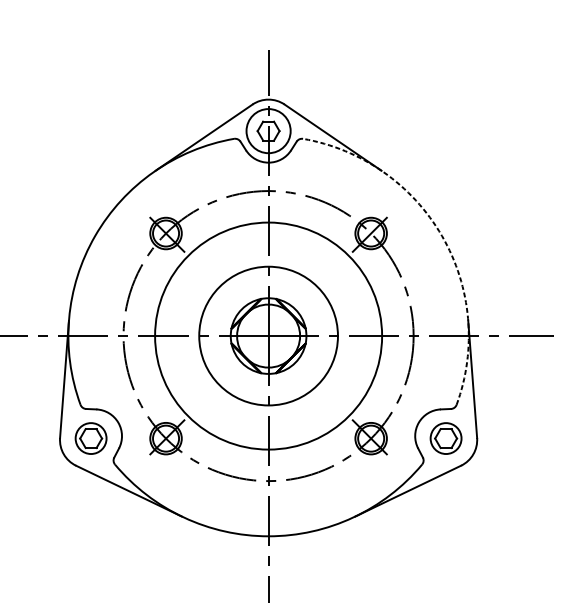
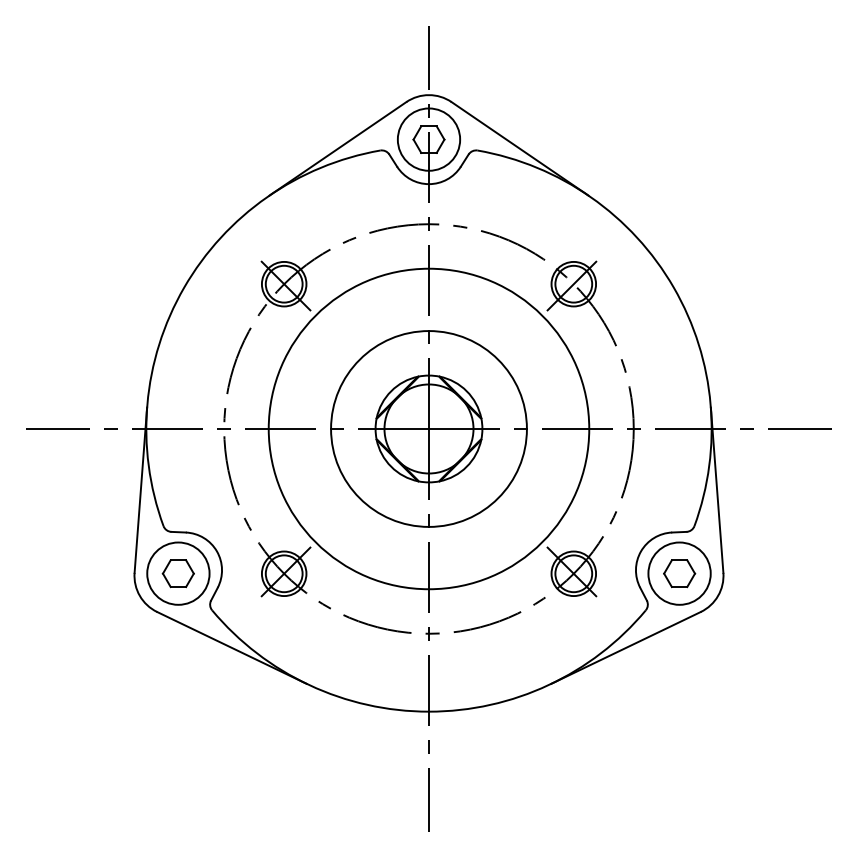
arc: (441, 235) -> (673, 287), dashed -> solid
circle: (91, 438) -> (178, 573), size x1.43
circle: (446, 438) -> (679, 573), size x1.43

